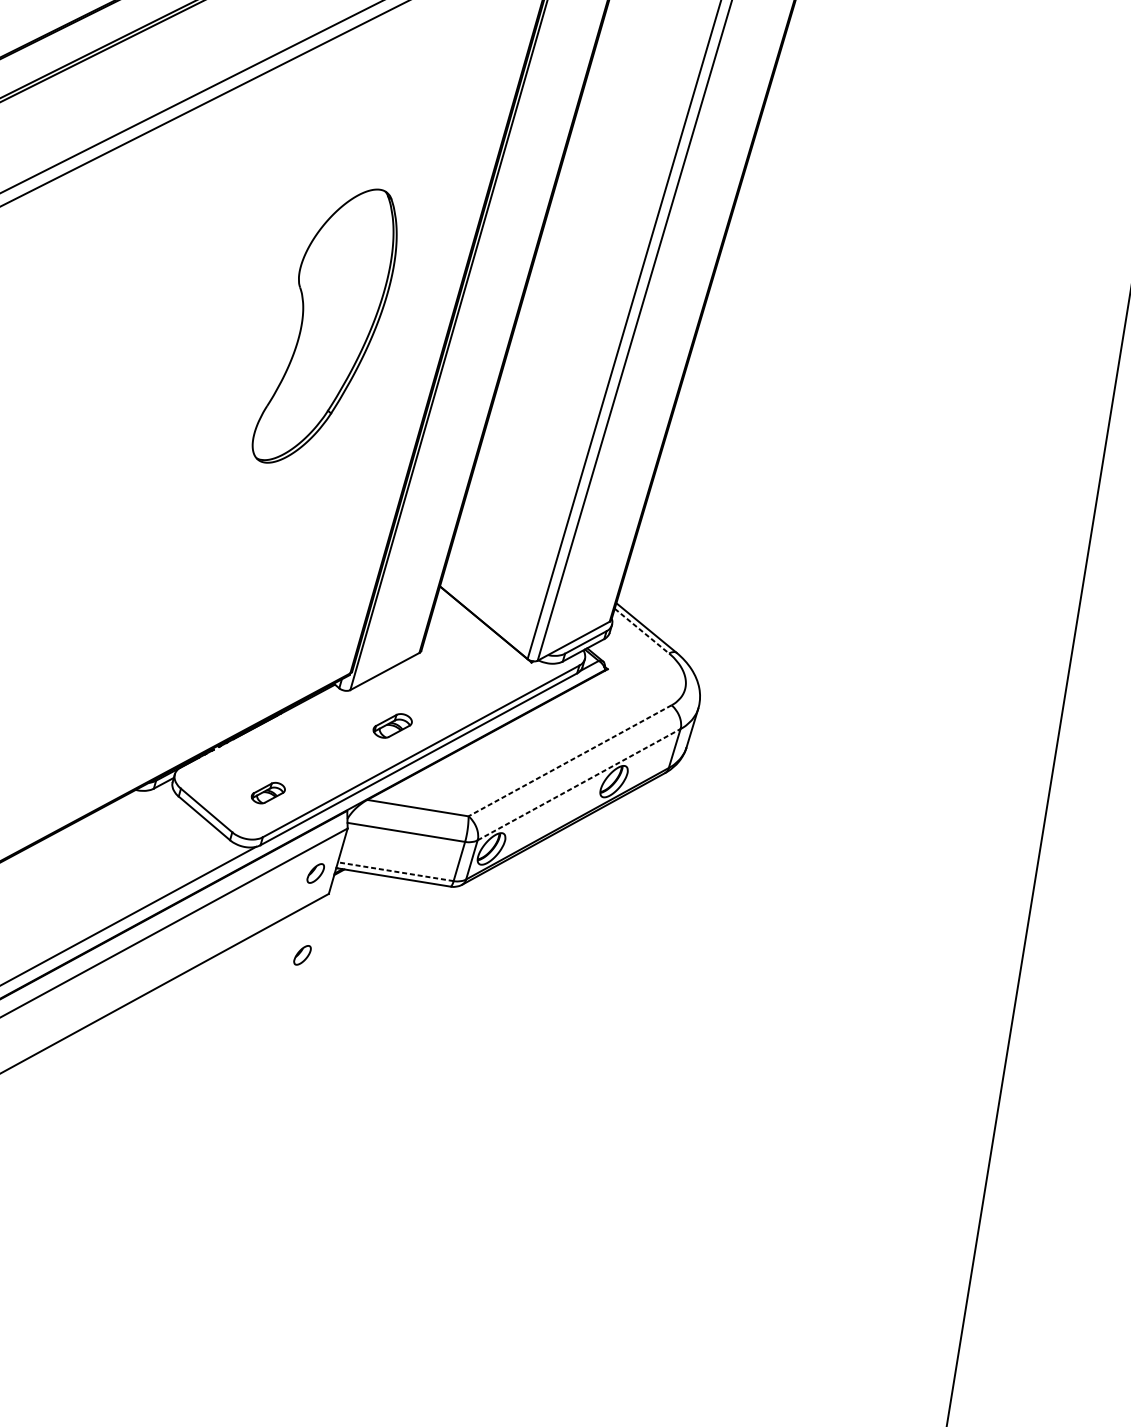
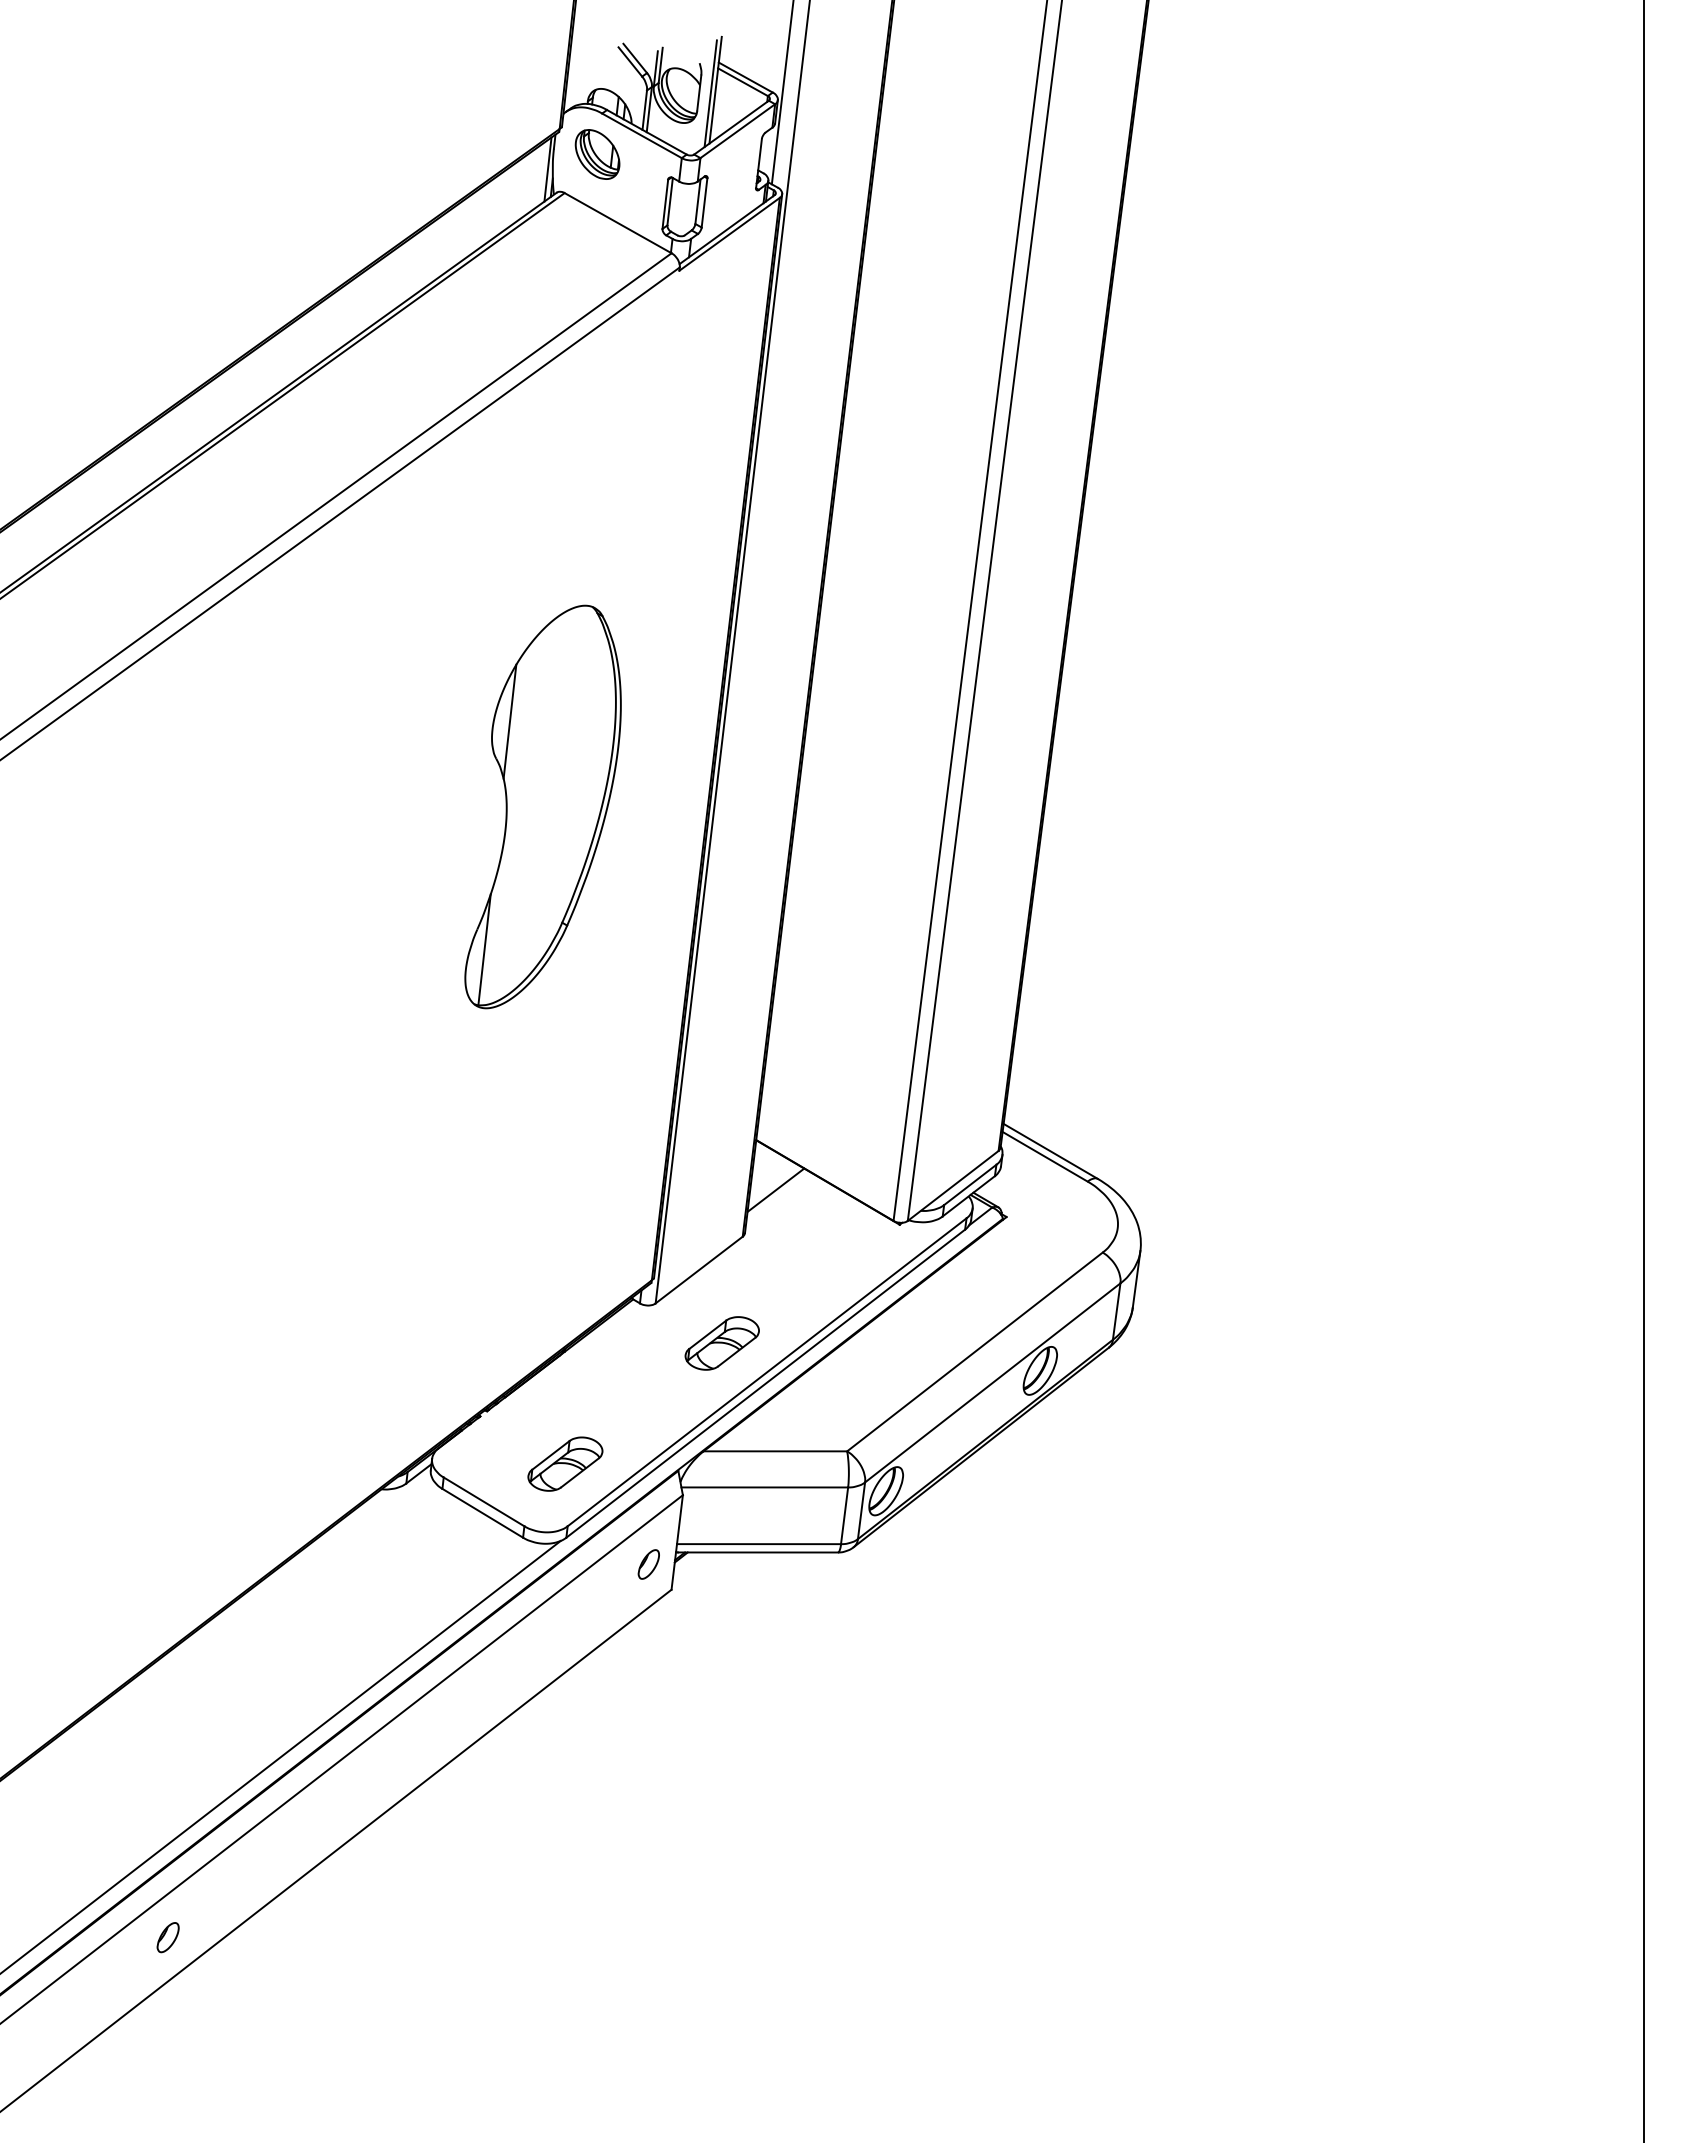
line: (313, 262) -> (509, 721), added
line: (270, 420) -> (484, 949), added
line: (447, 623) -> (775, 1189), added
line: (642, 631) -> (1045, 1157), dashed -> solid
part: (392, 725) -> (721, 1343), size x1.43
line: (569, 760) -> (974, 1351), dashed -> solid
line: (578, 784) -> (992, 1382), dashed -> solid
part: (268, 792) -> (565, 1463), size x1.67
line: (396, 872) -> (759, 1544), dashed -> solid
part: (302, 955) -> (648, 1680), removed

